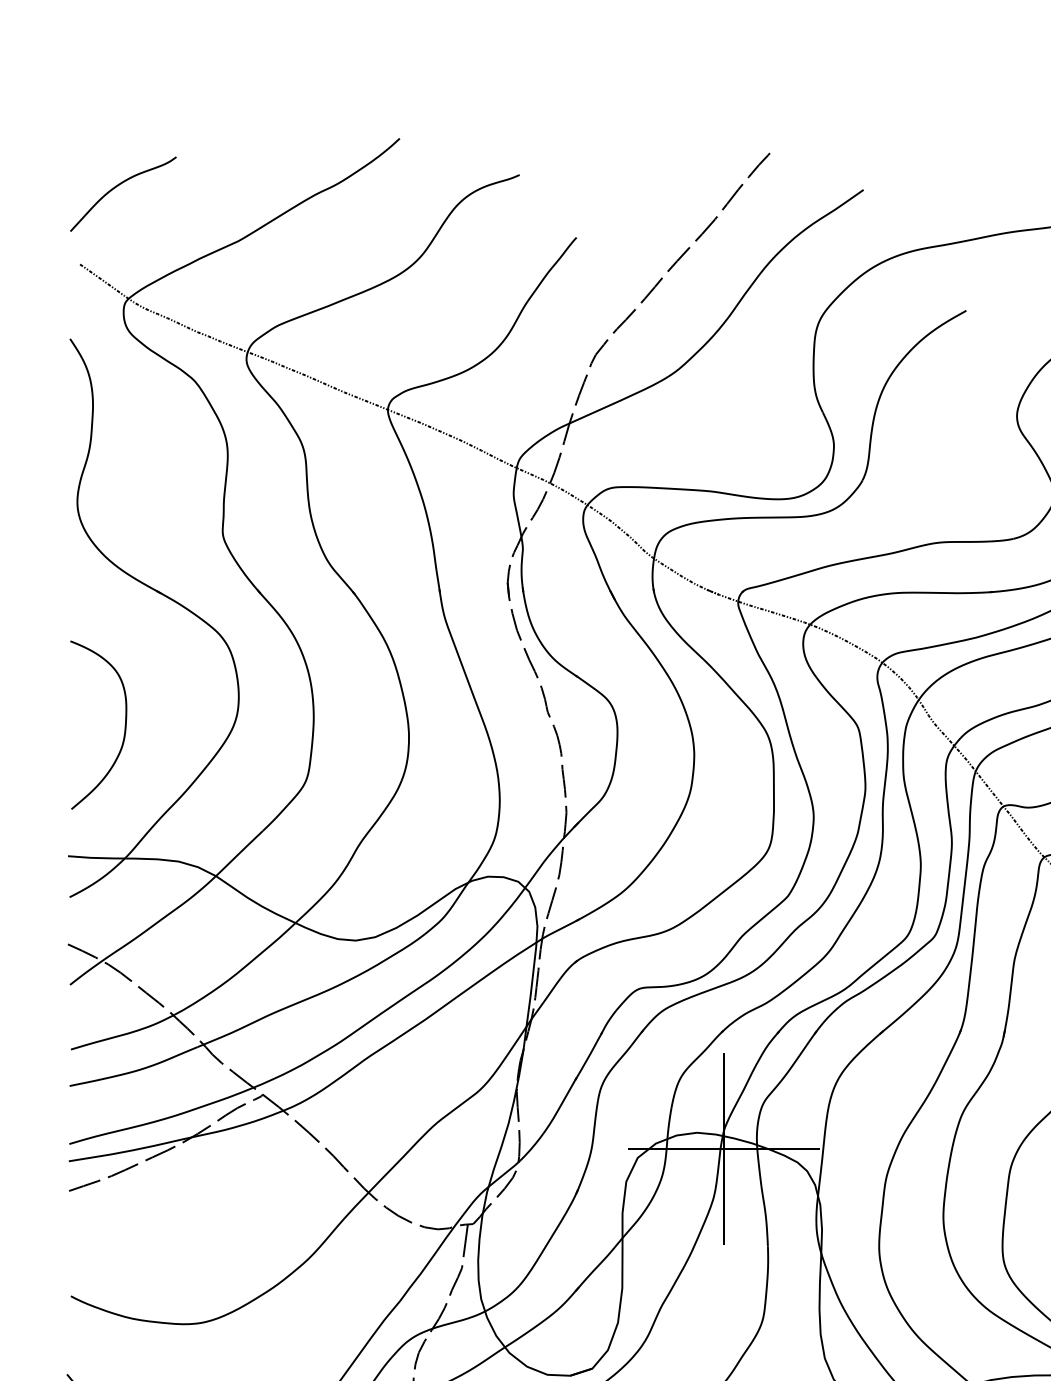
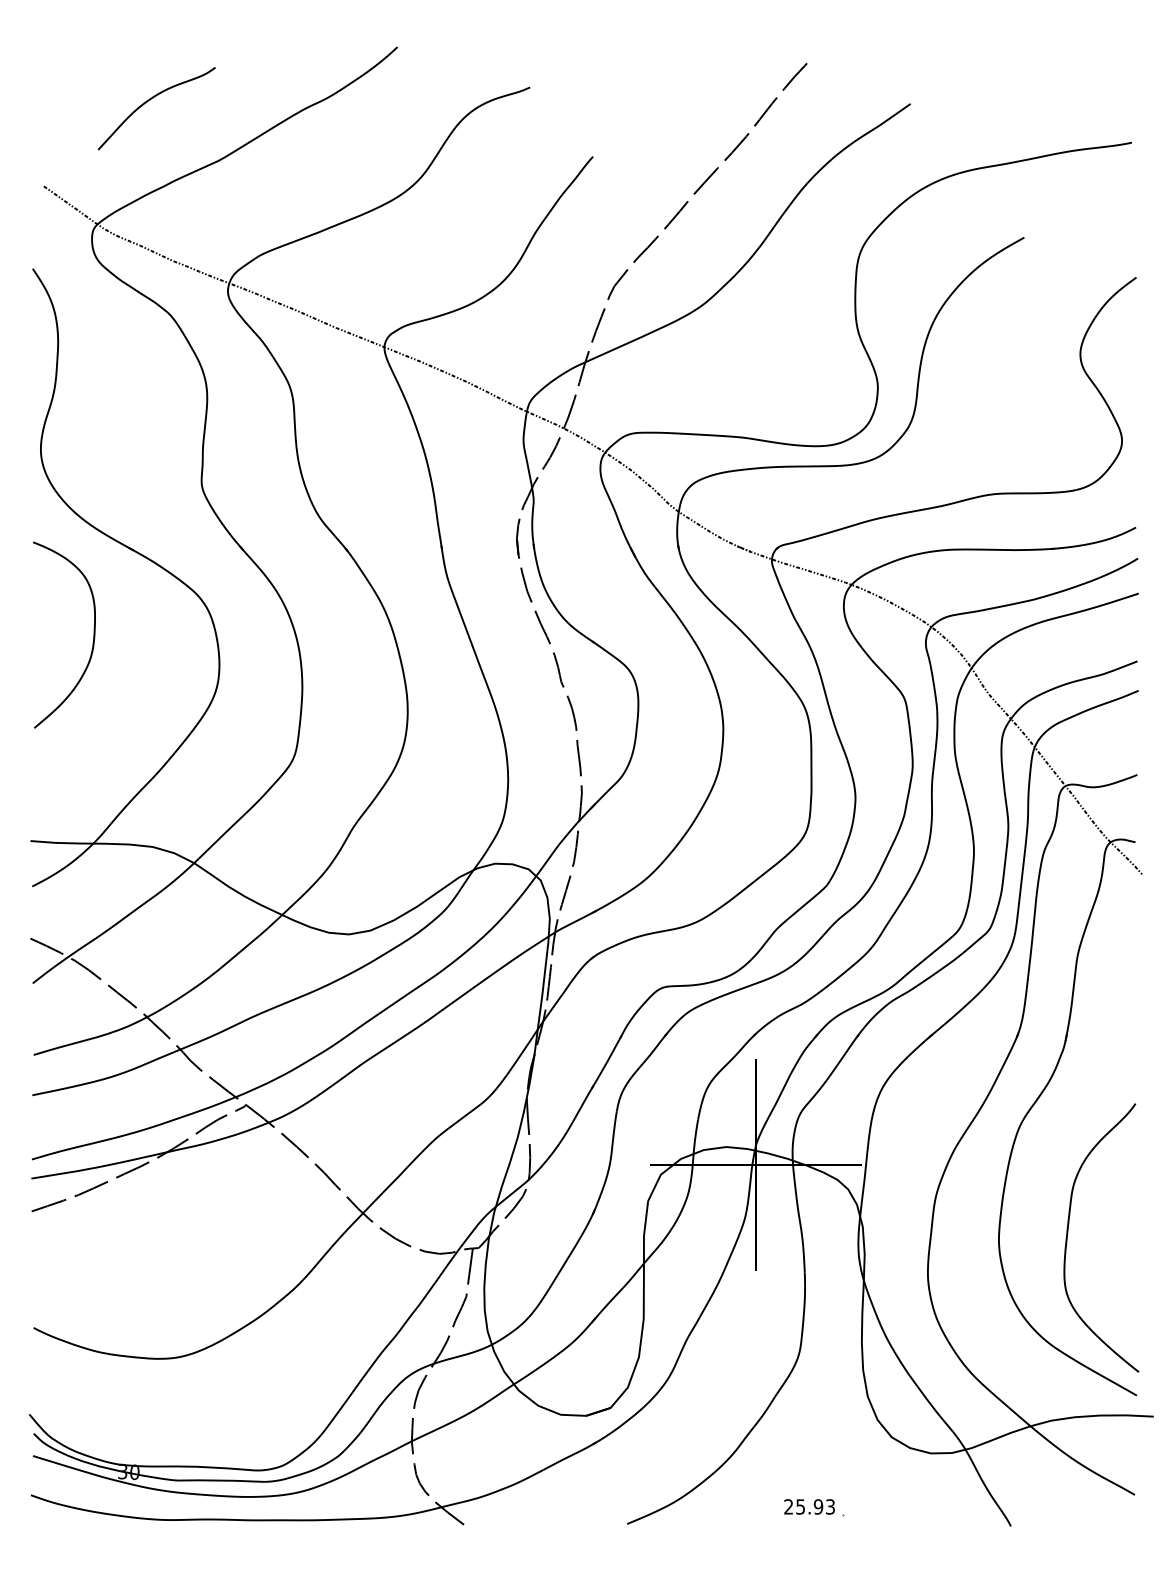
curve: (117, 186) -> (150, 100), moved
curve: (124, 724) -> (93, 634), moved

